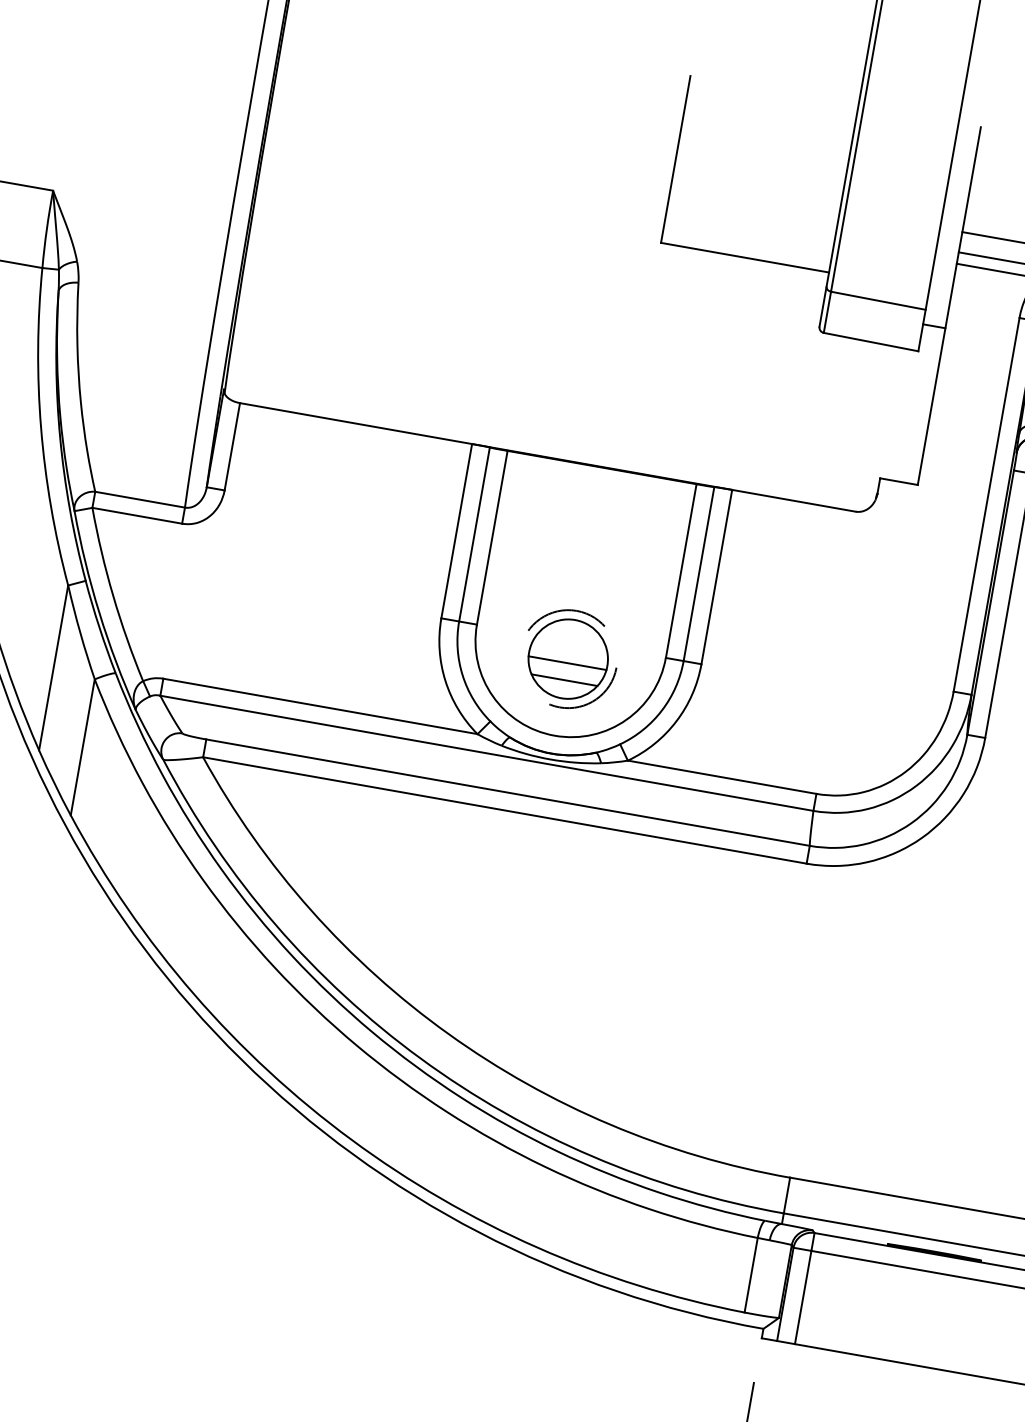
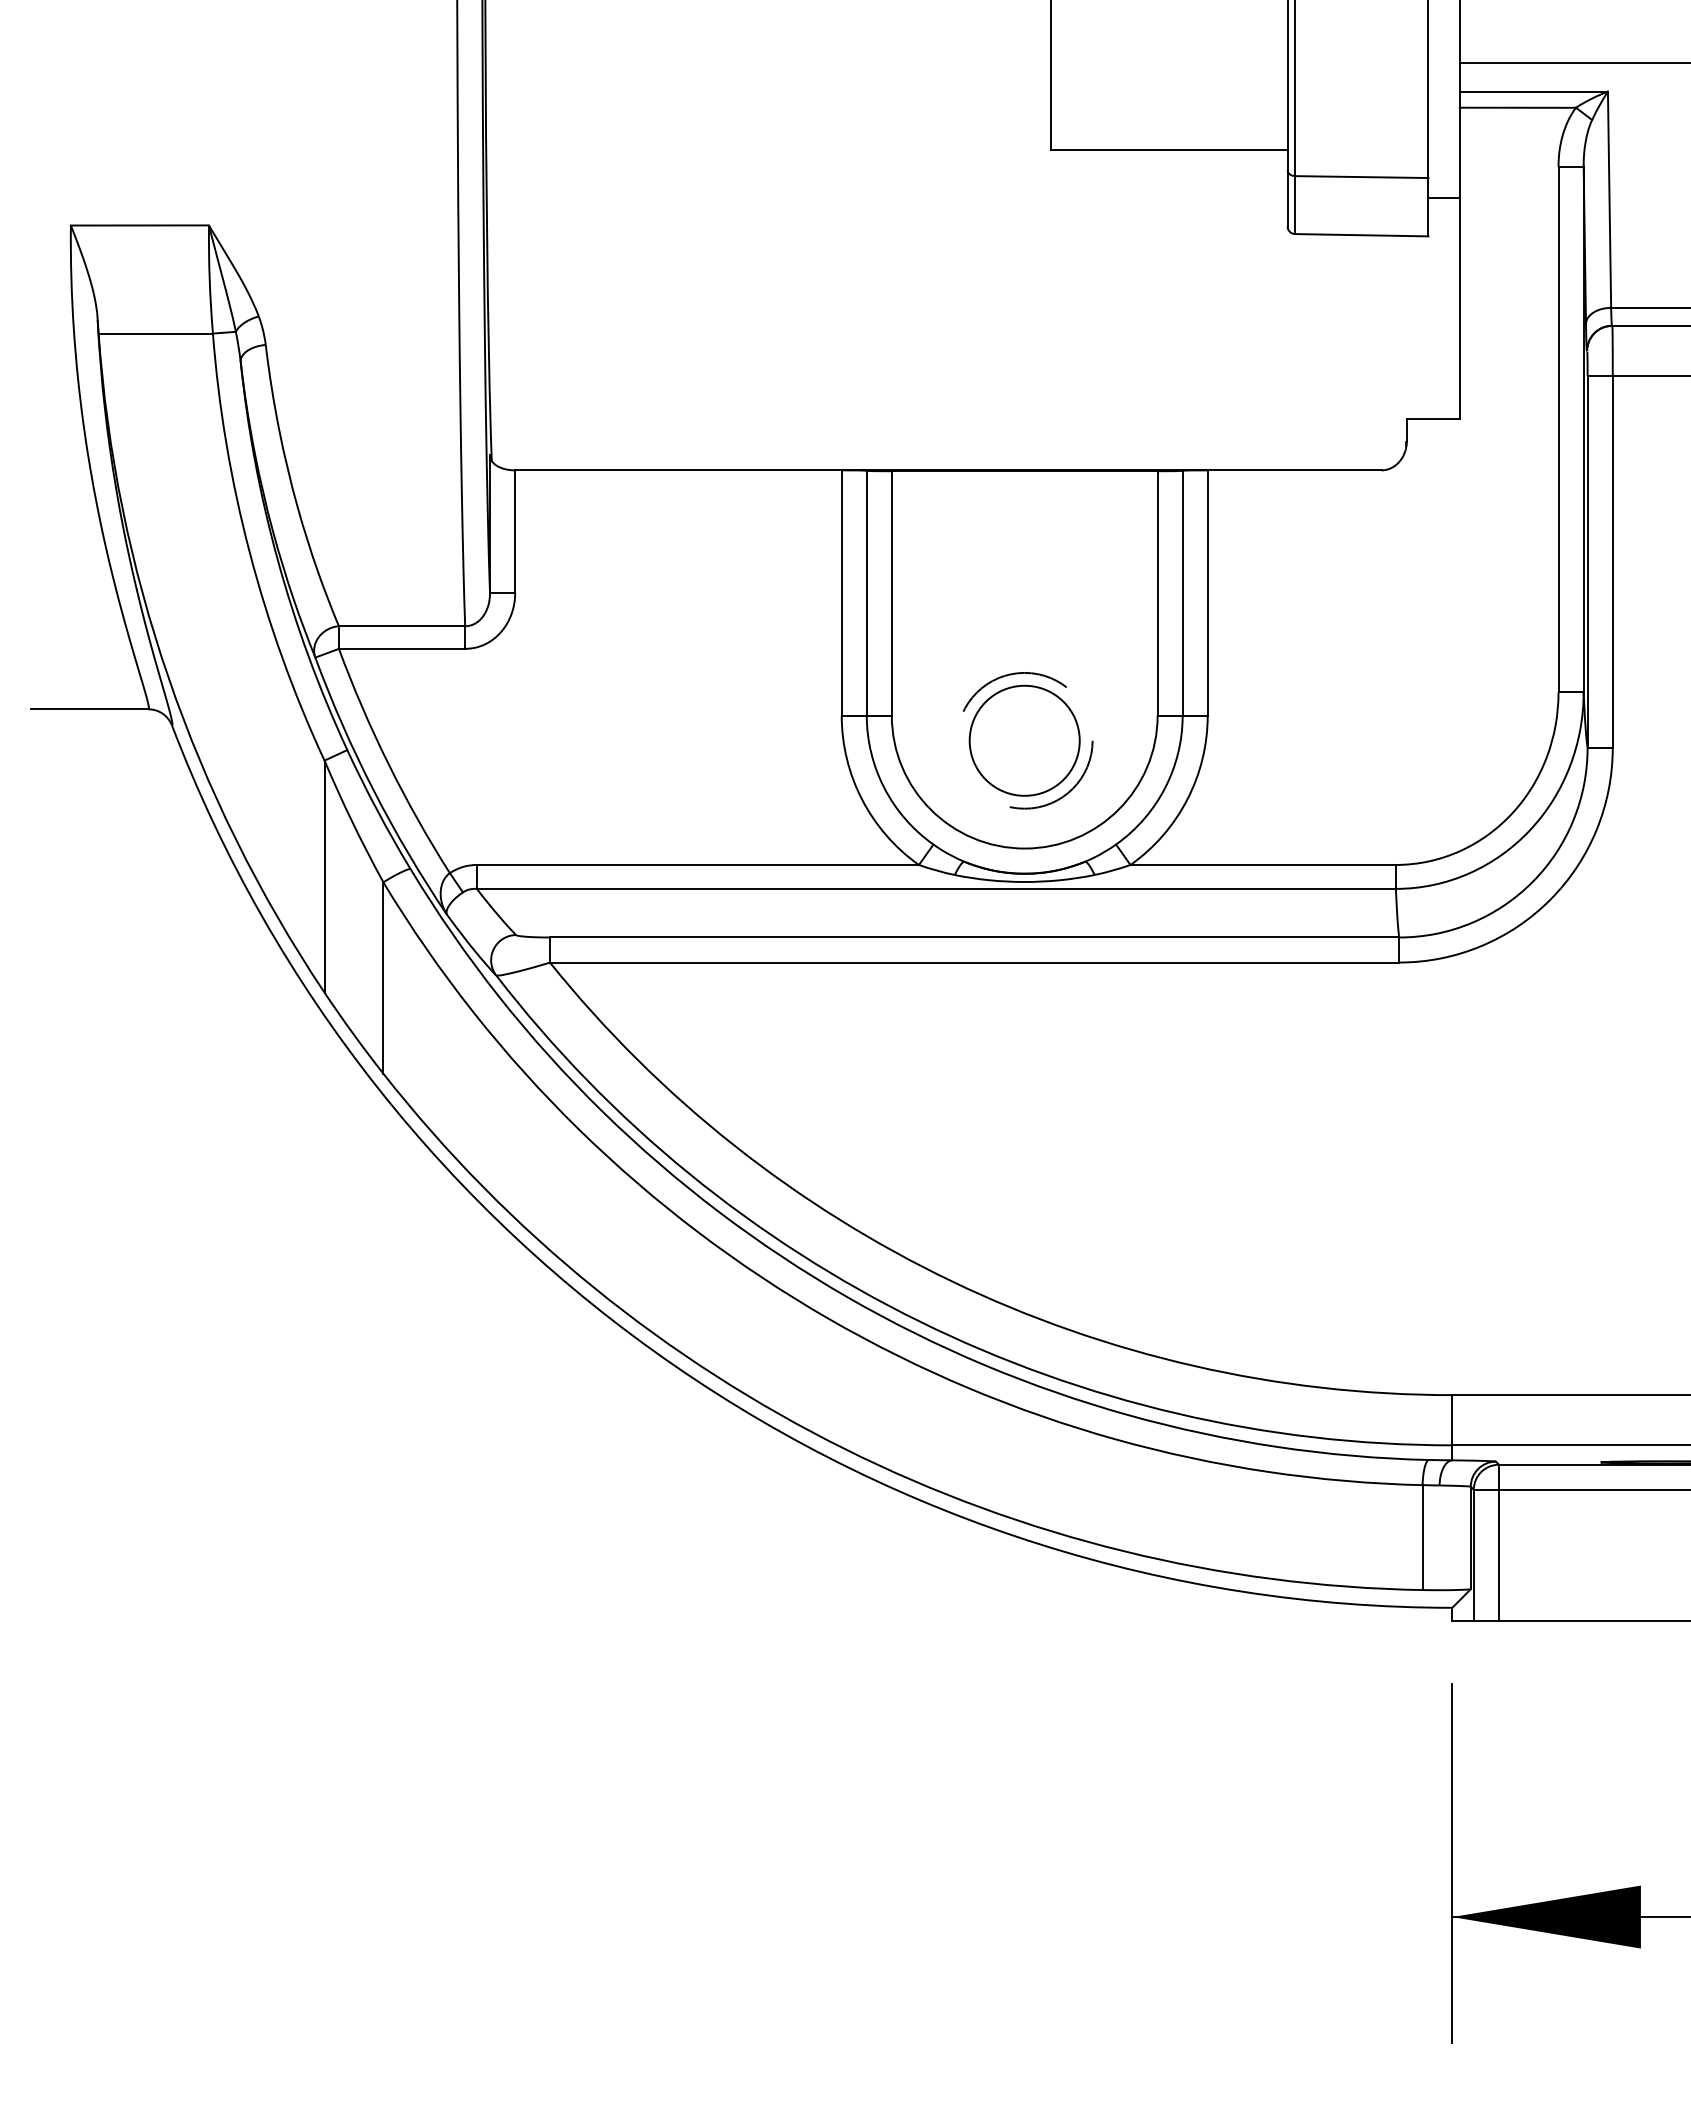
line: (567, 663) -> (1024, 746), removed
line: (564, 680) -> (1024, 770), removed

